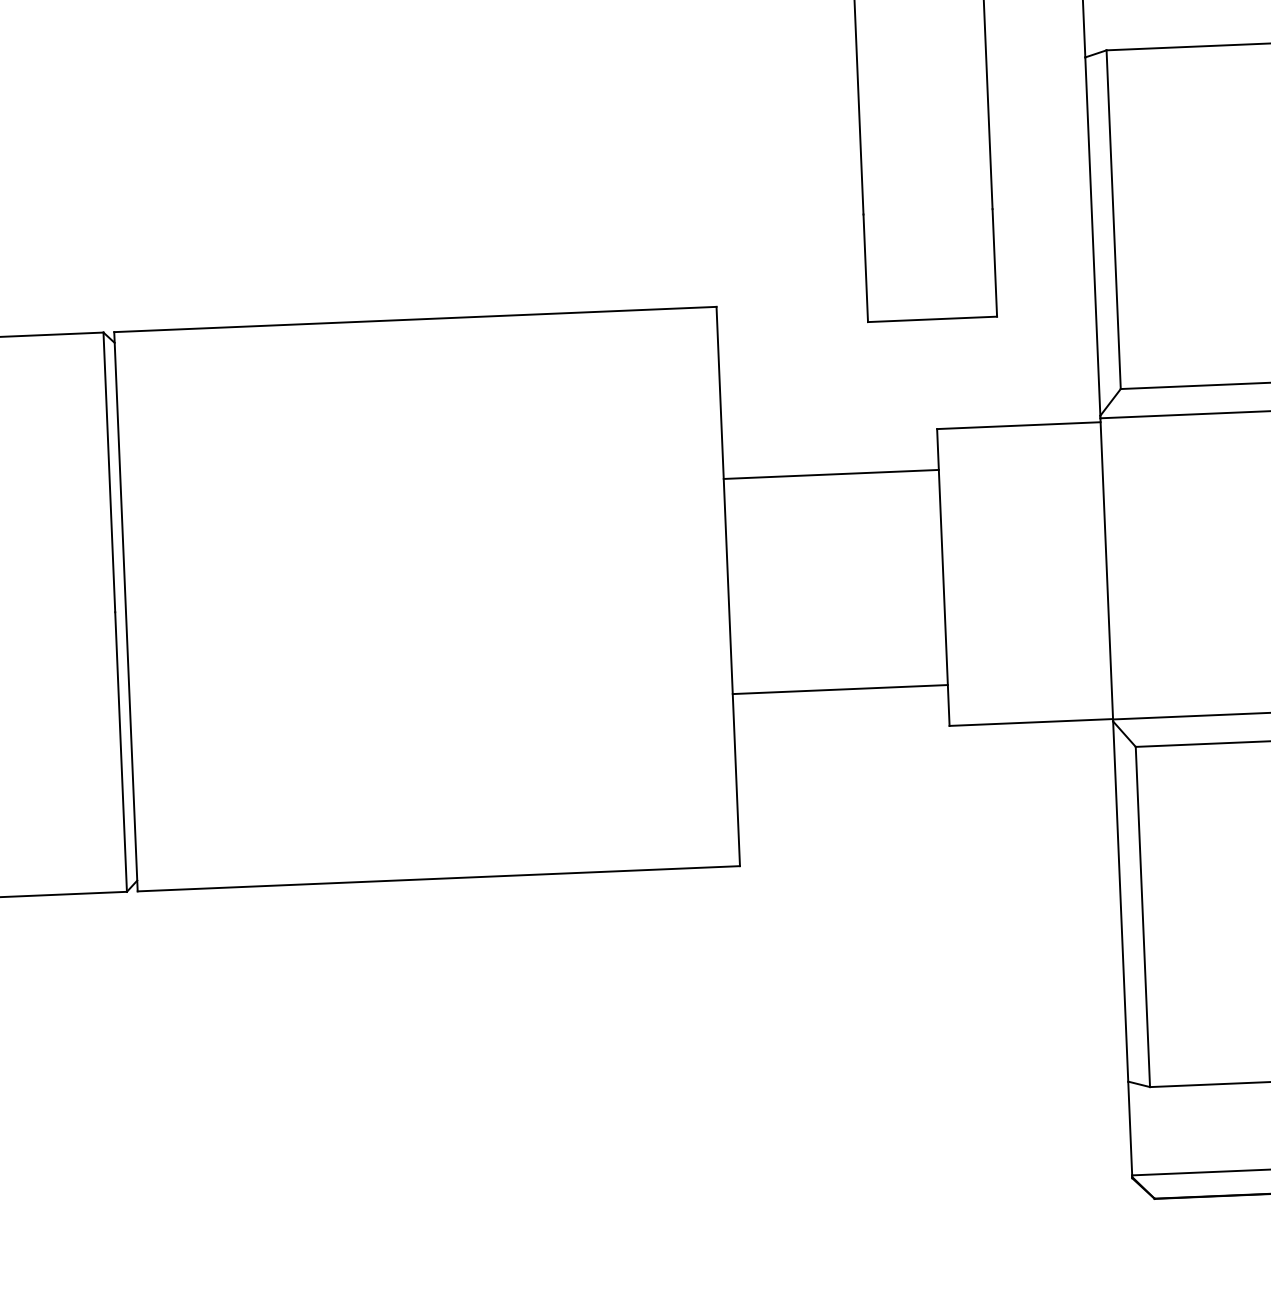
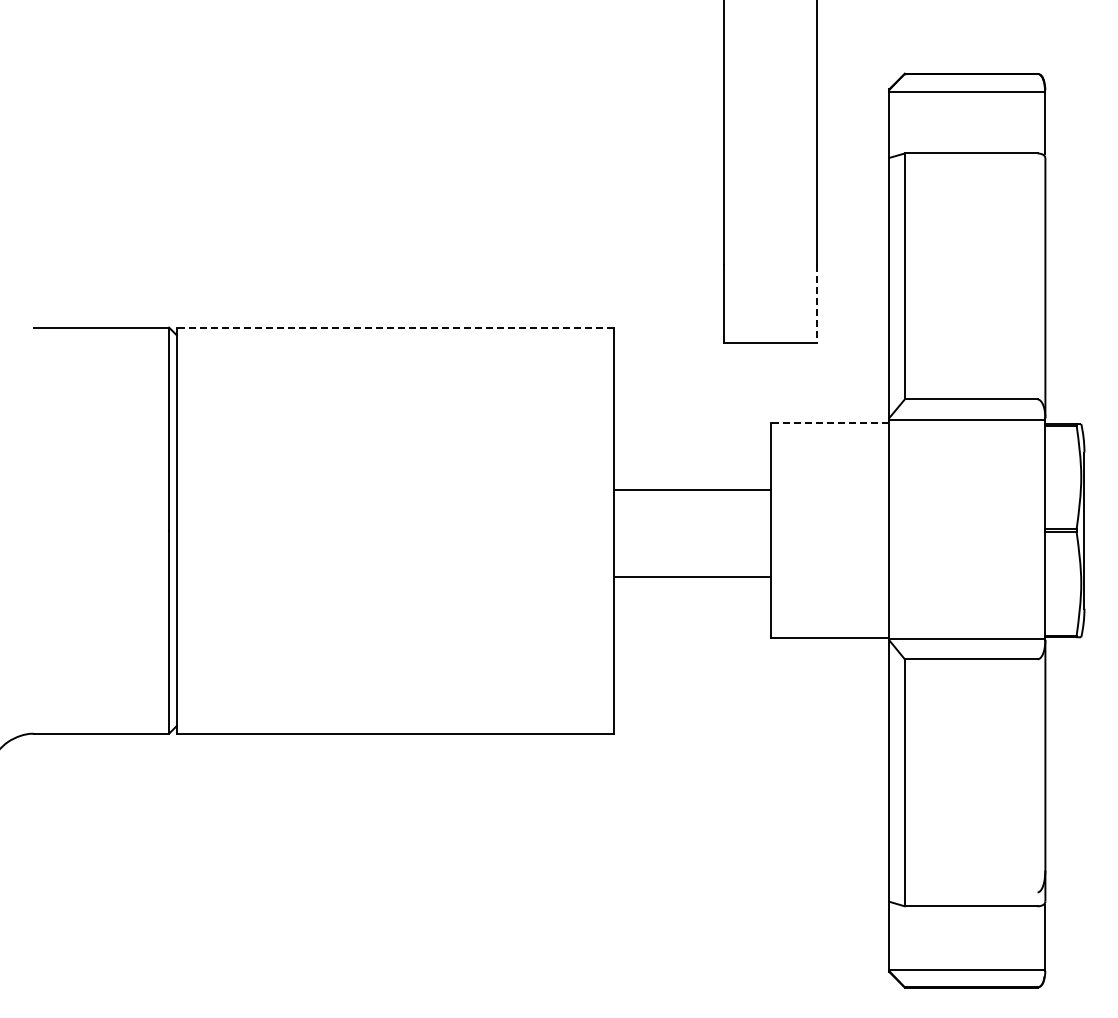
line: (995, 263) -> (817, 304), solid -> dashed
line: (415, 319) -> (395, 327), solid -> dashed
line: (1018, 425) -> (829, 422), solid -> dashed
line: (831, 474) -> (692, 489), moved
line: (840, 689) -> (692, 576), moved

